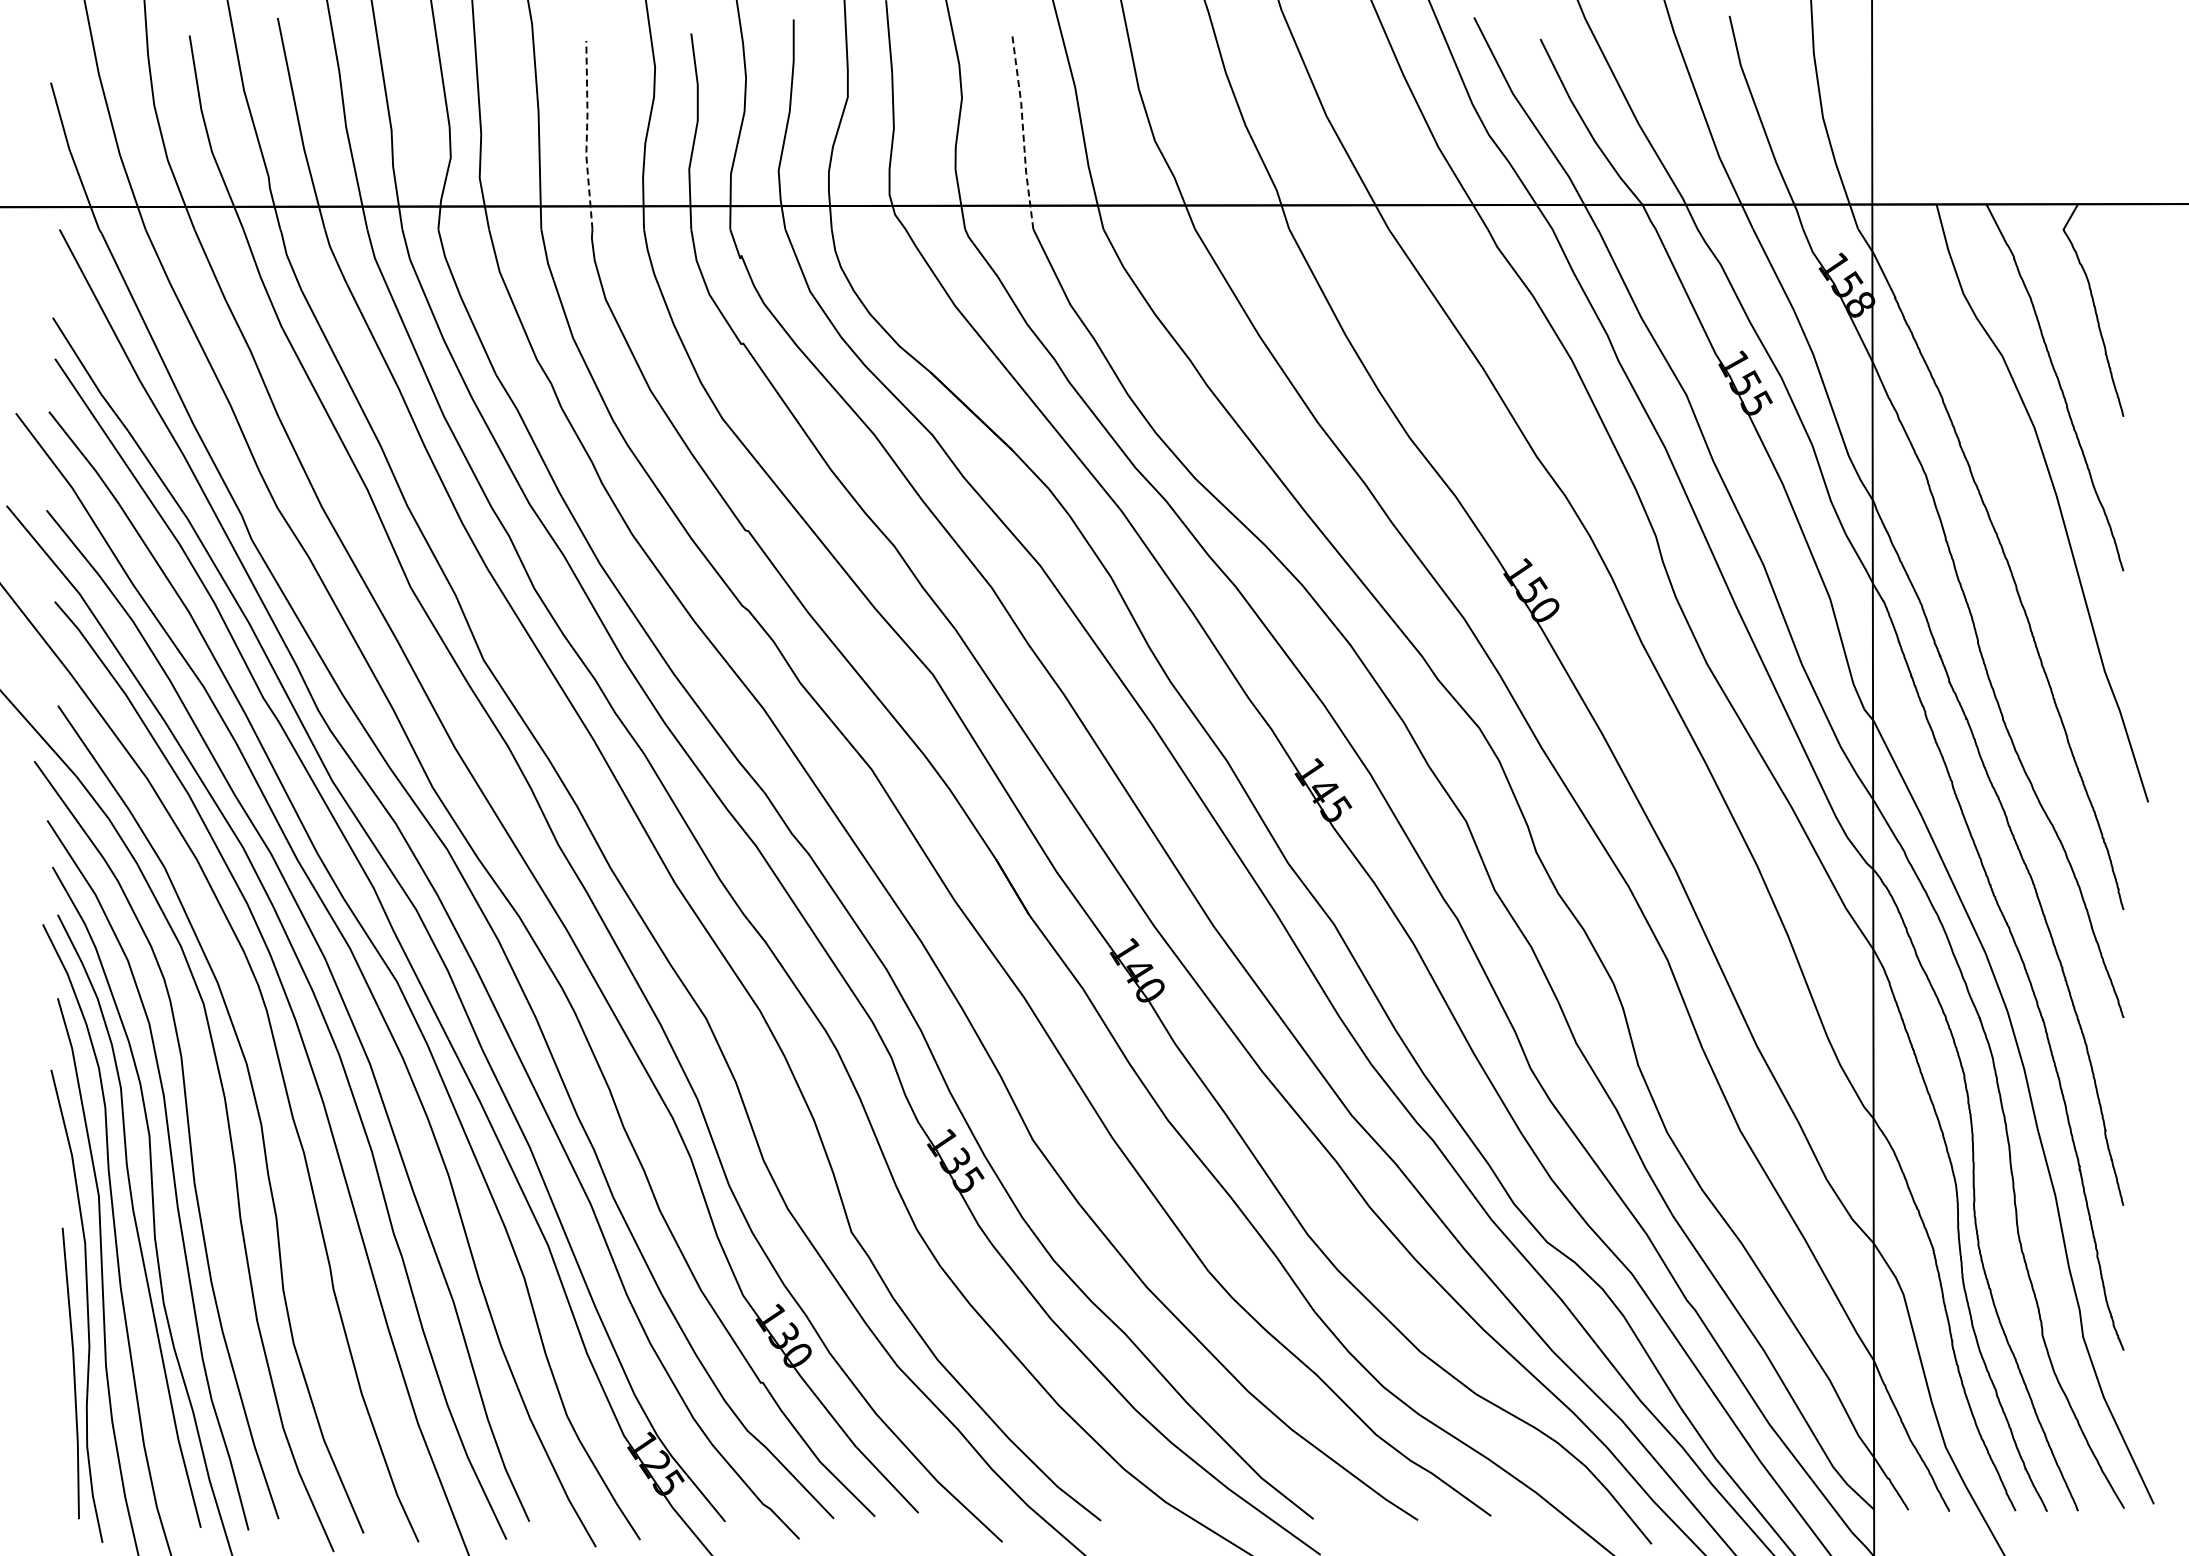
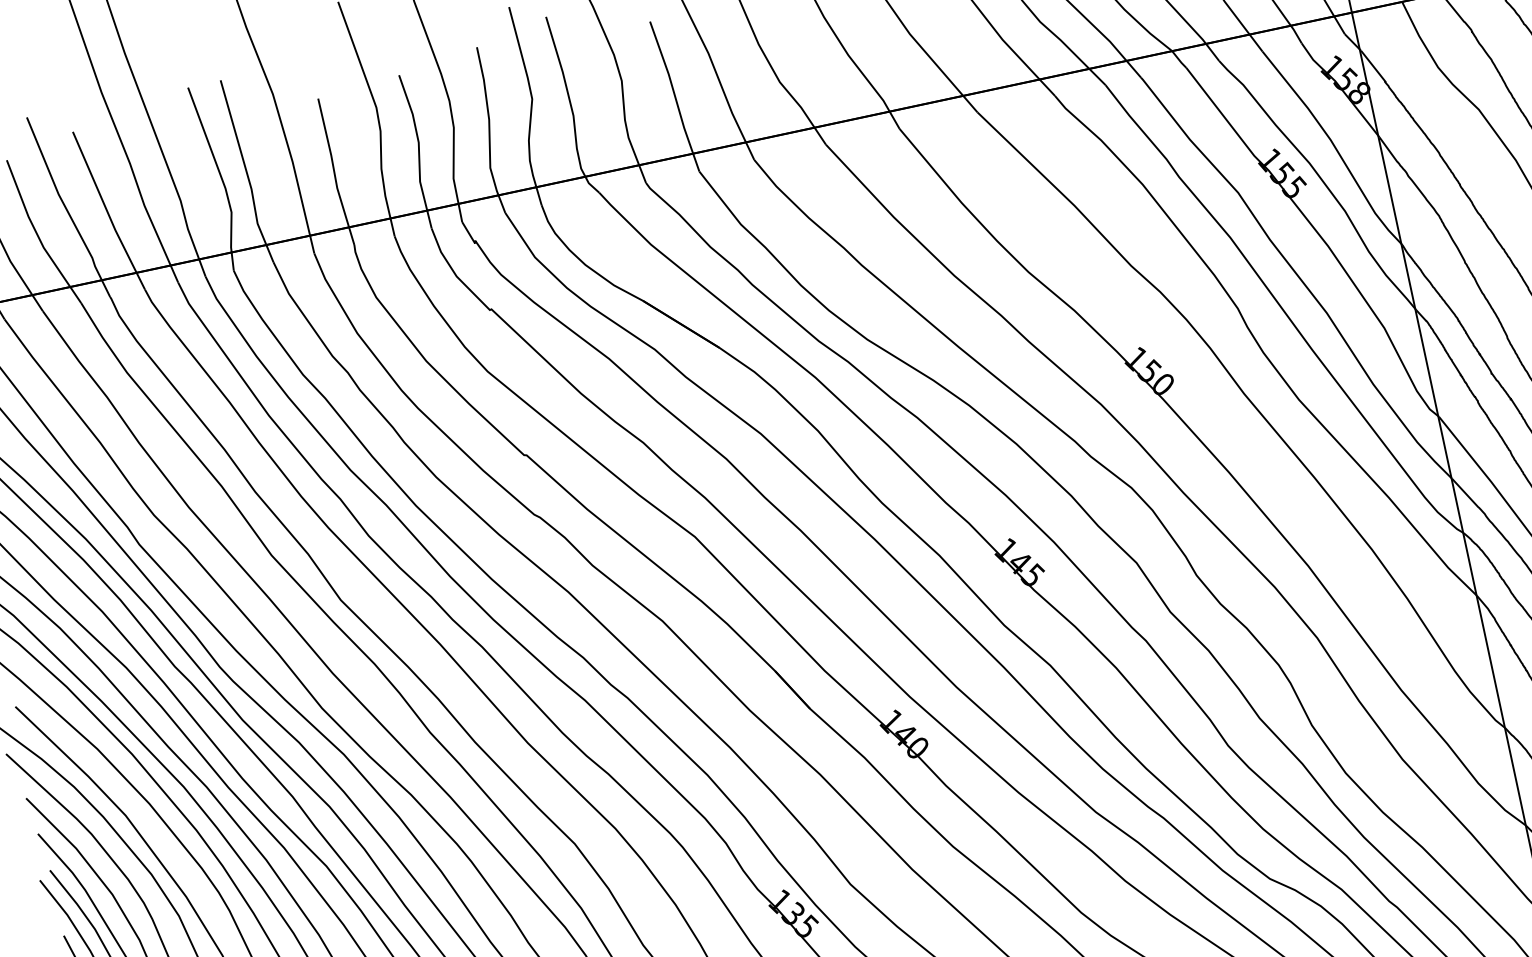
line: (1023, 131) -> (675, 96), dashed -> solid
line: (586, 135) -> (334, 172), dashed -> solid

